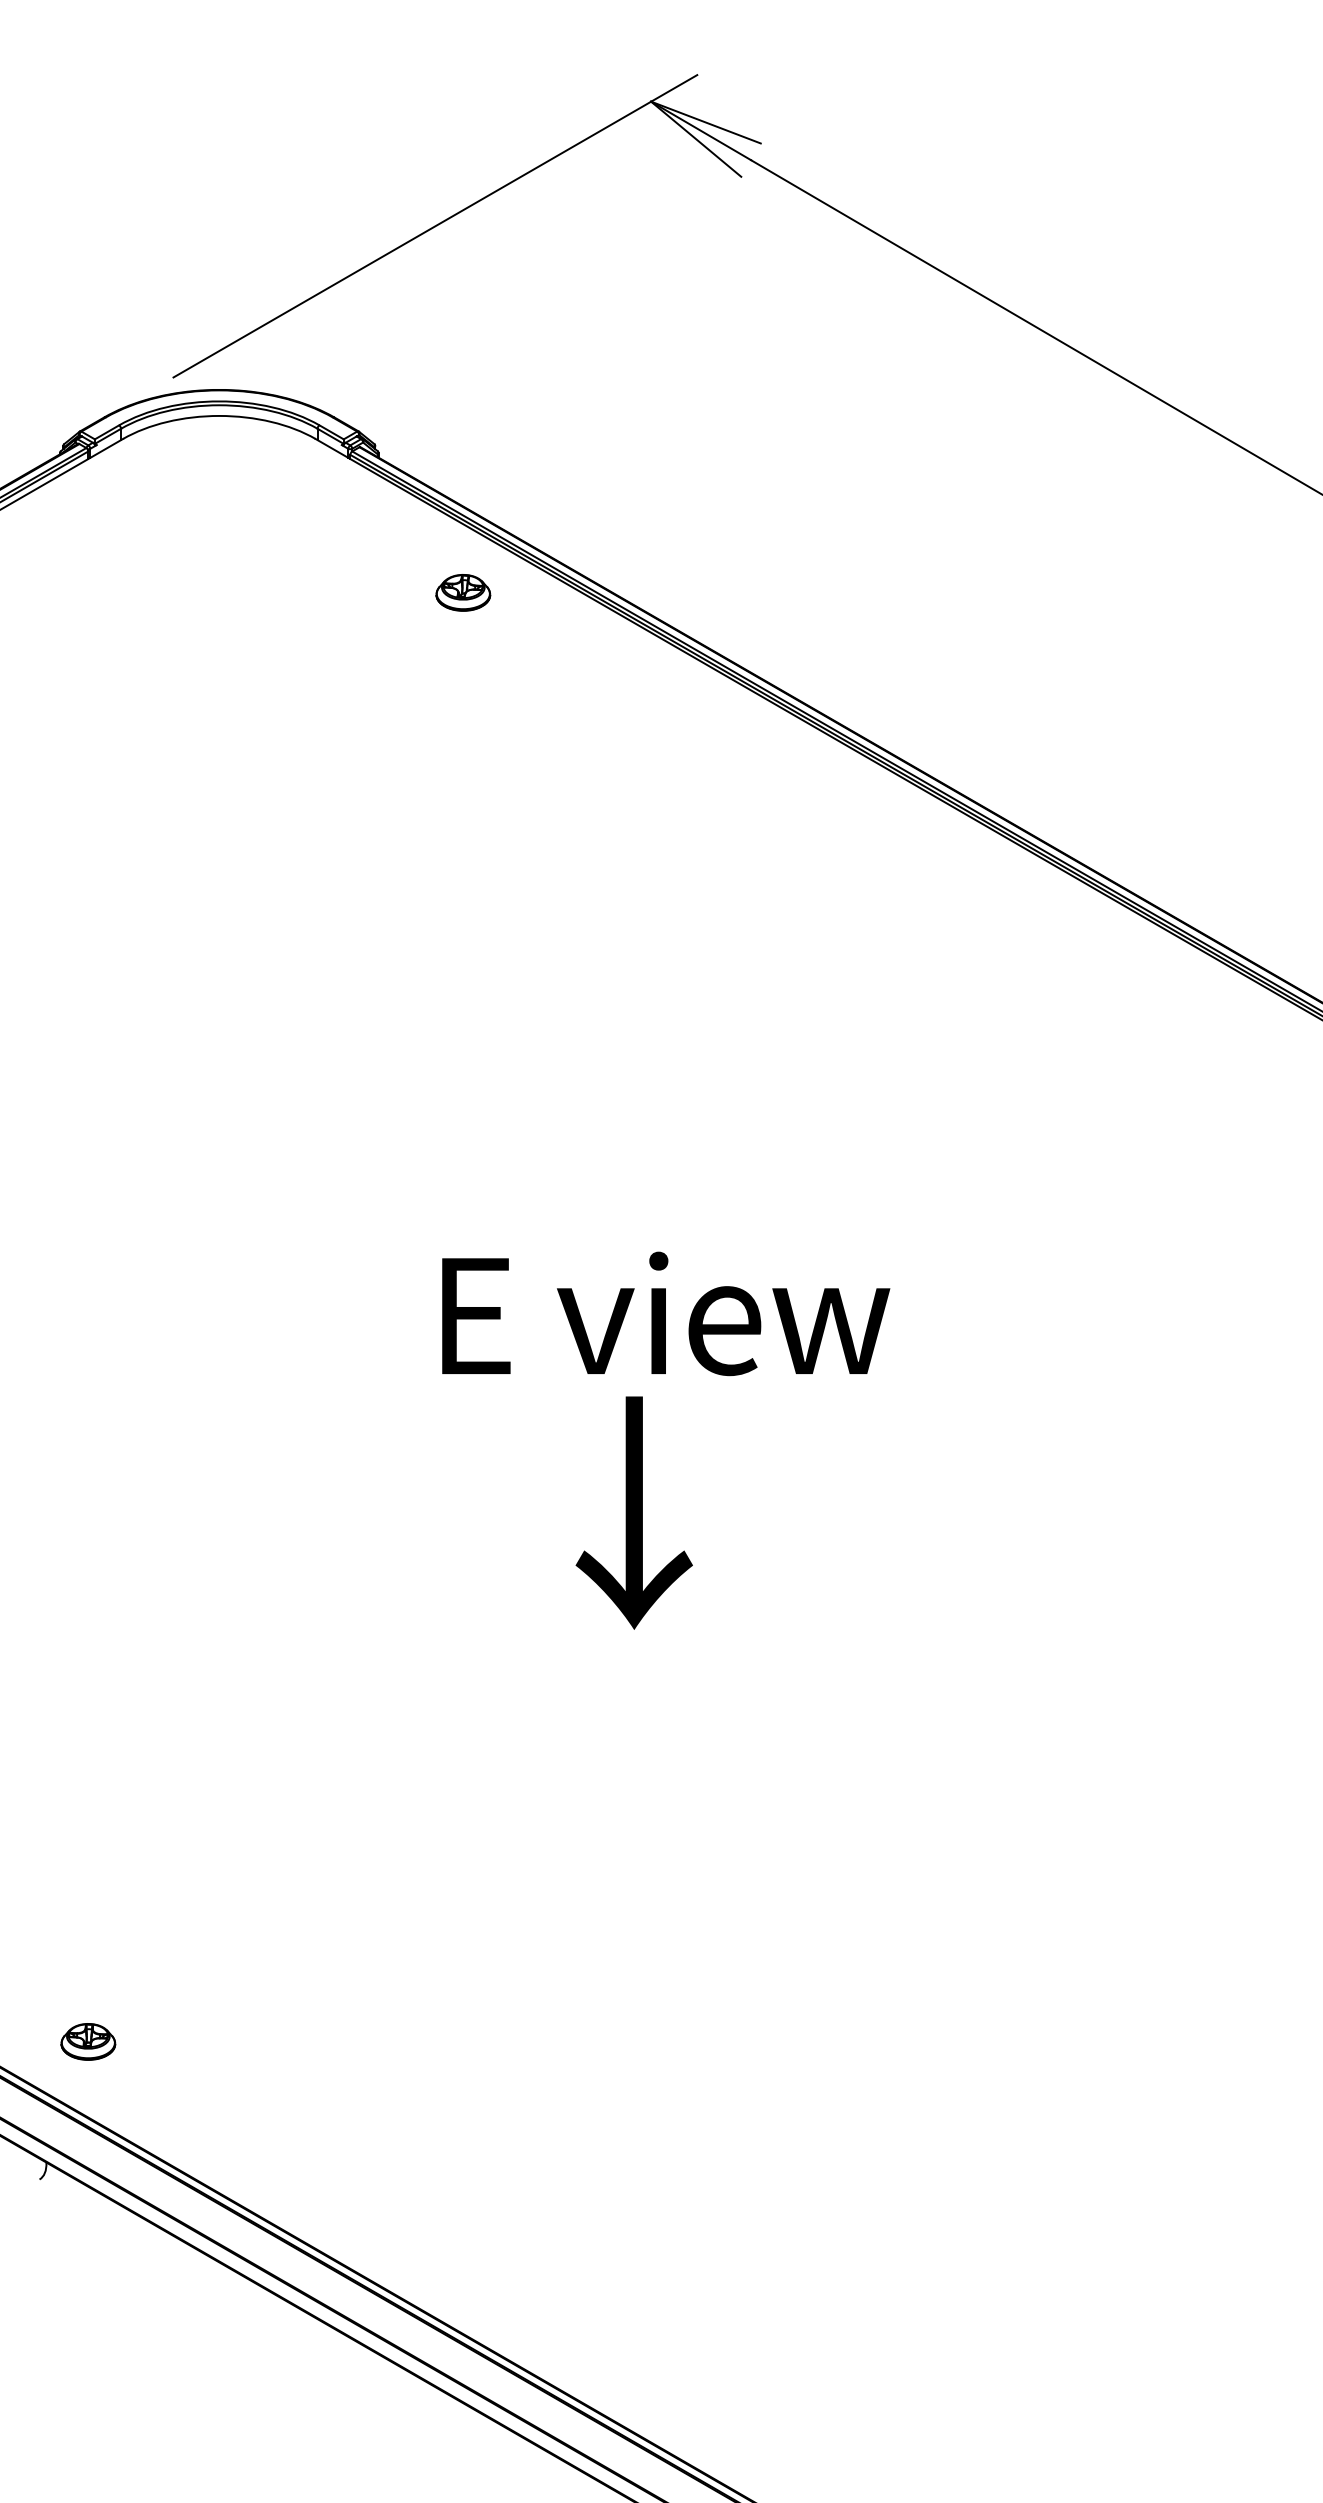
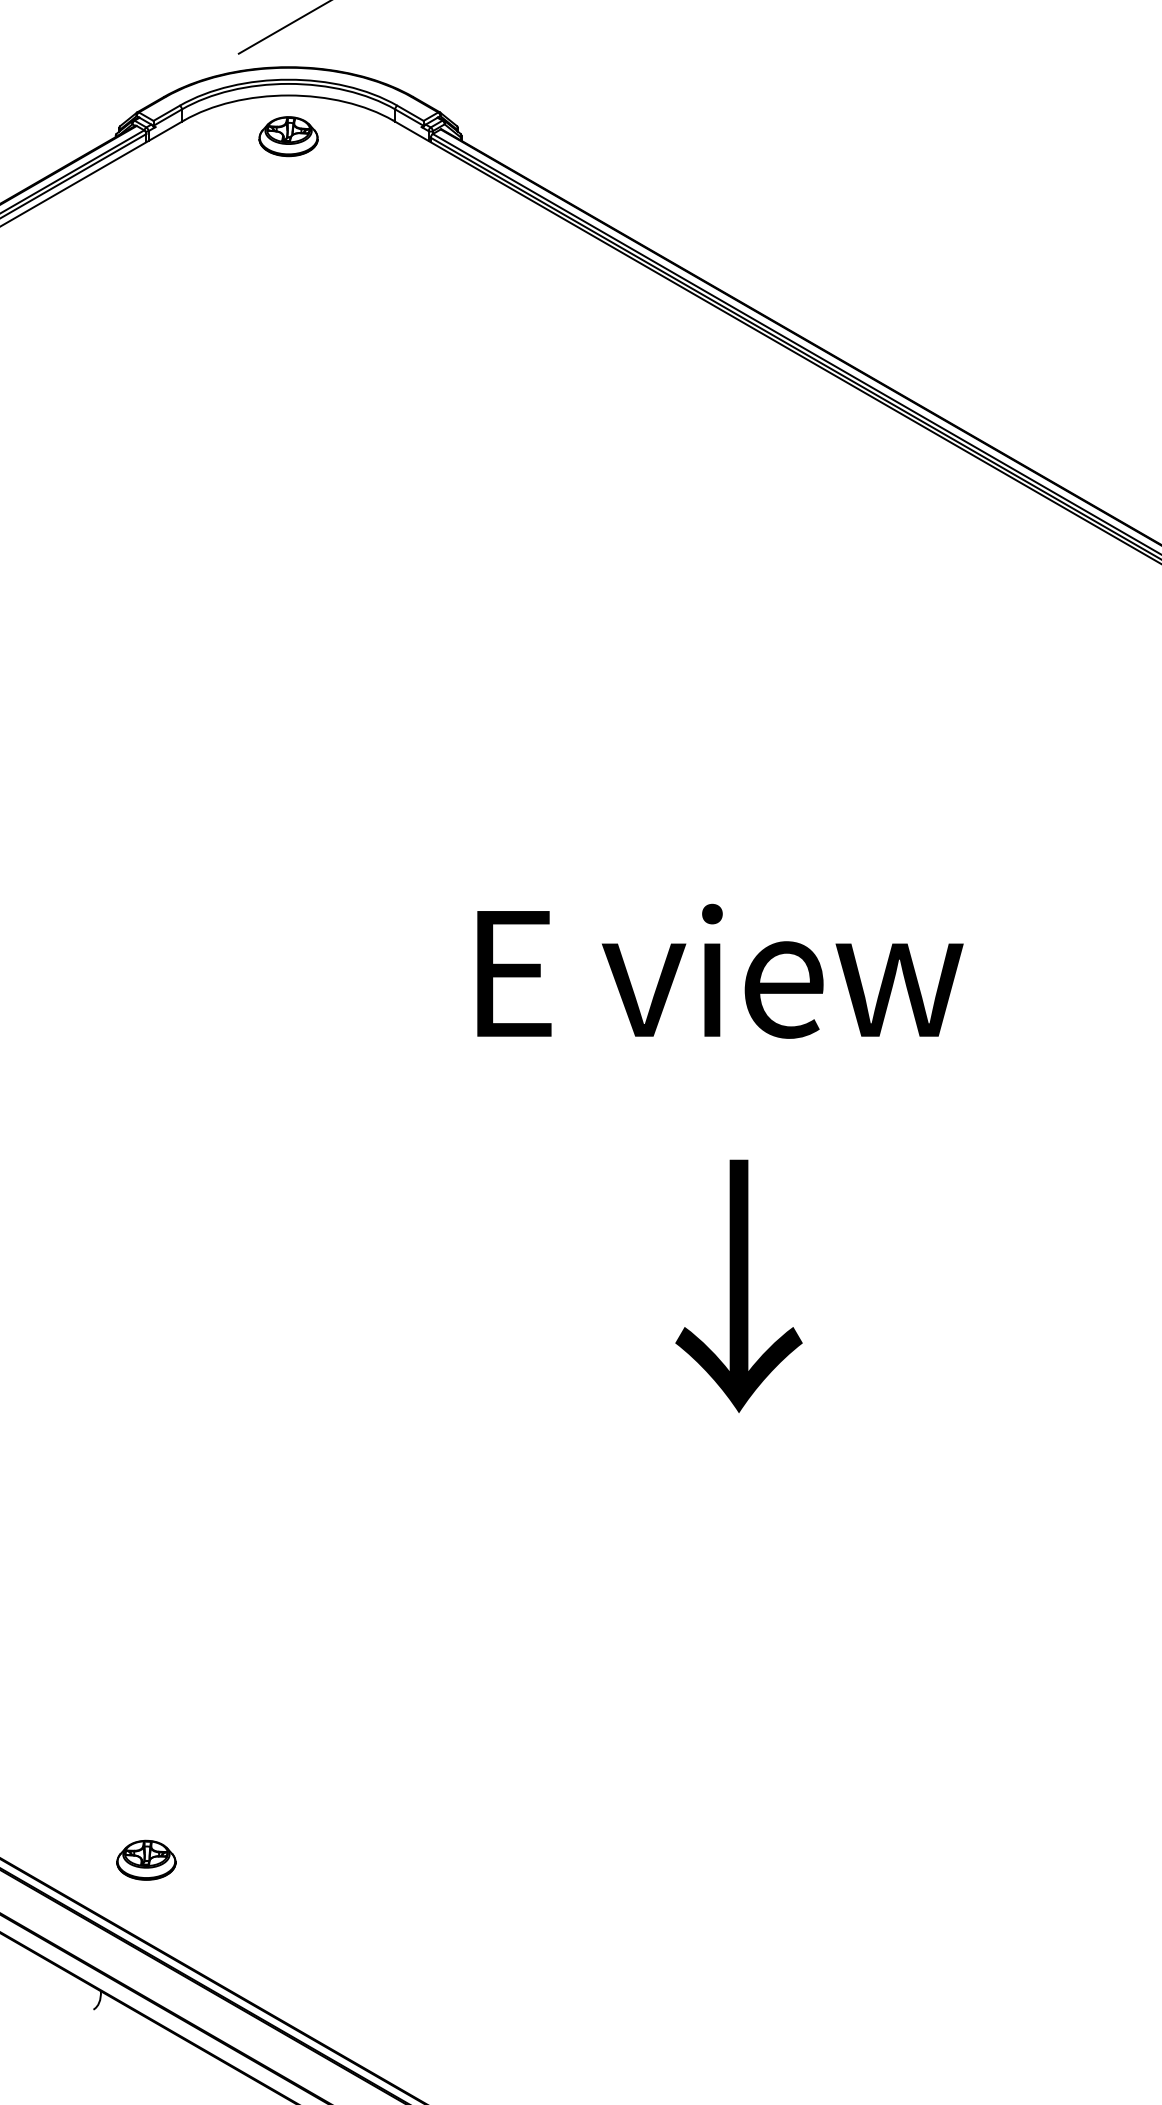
part: (463, 592) -> (288, 136), moved
text: (666, 1313) -> (720, 970), moved

